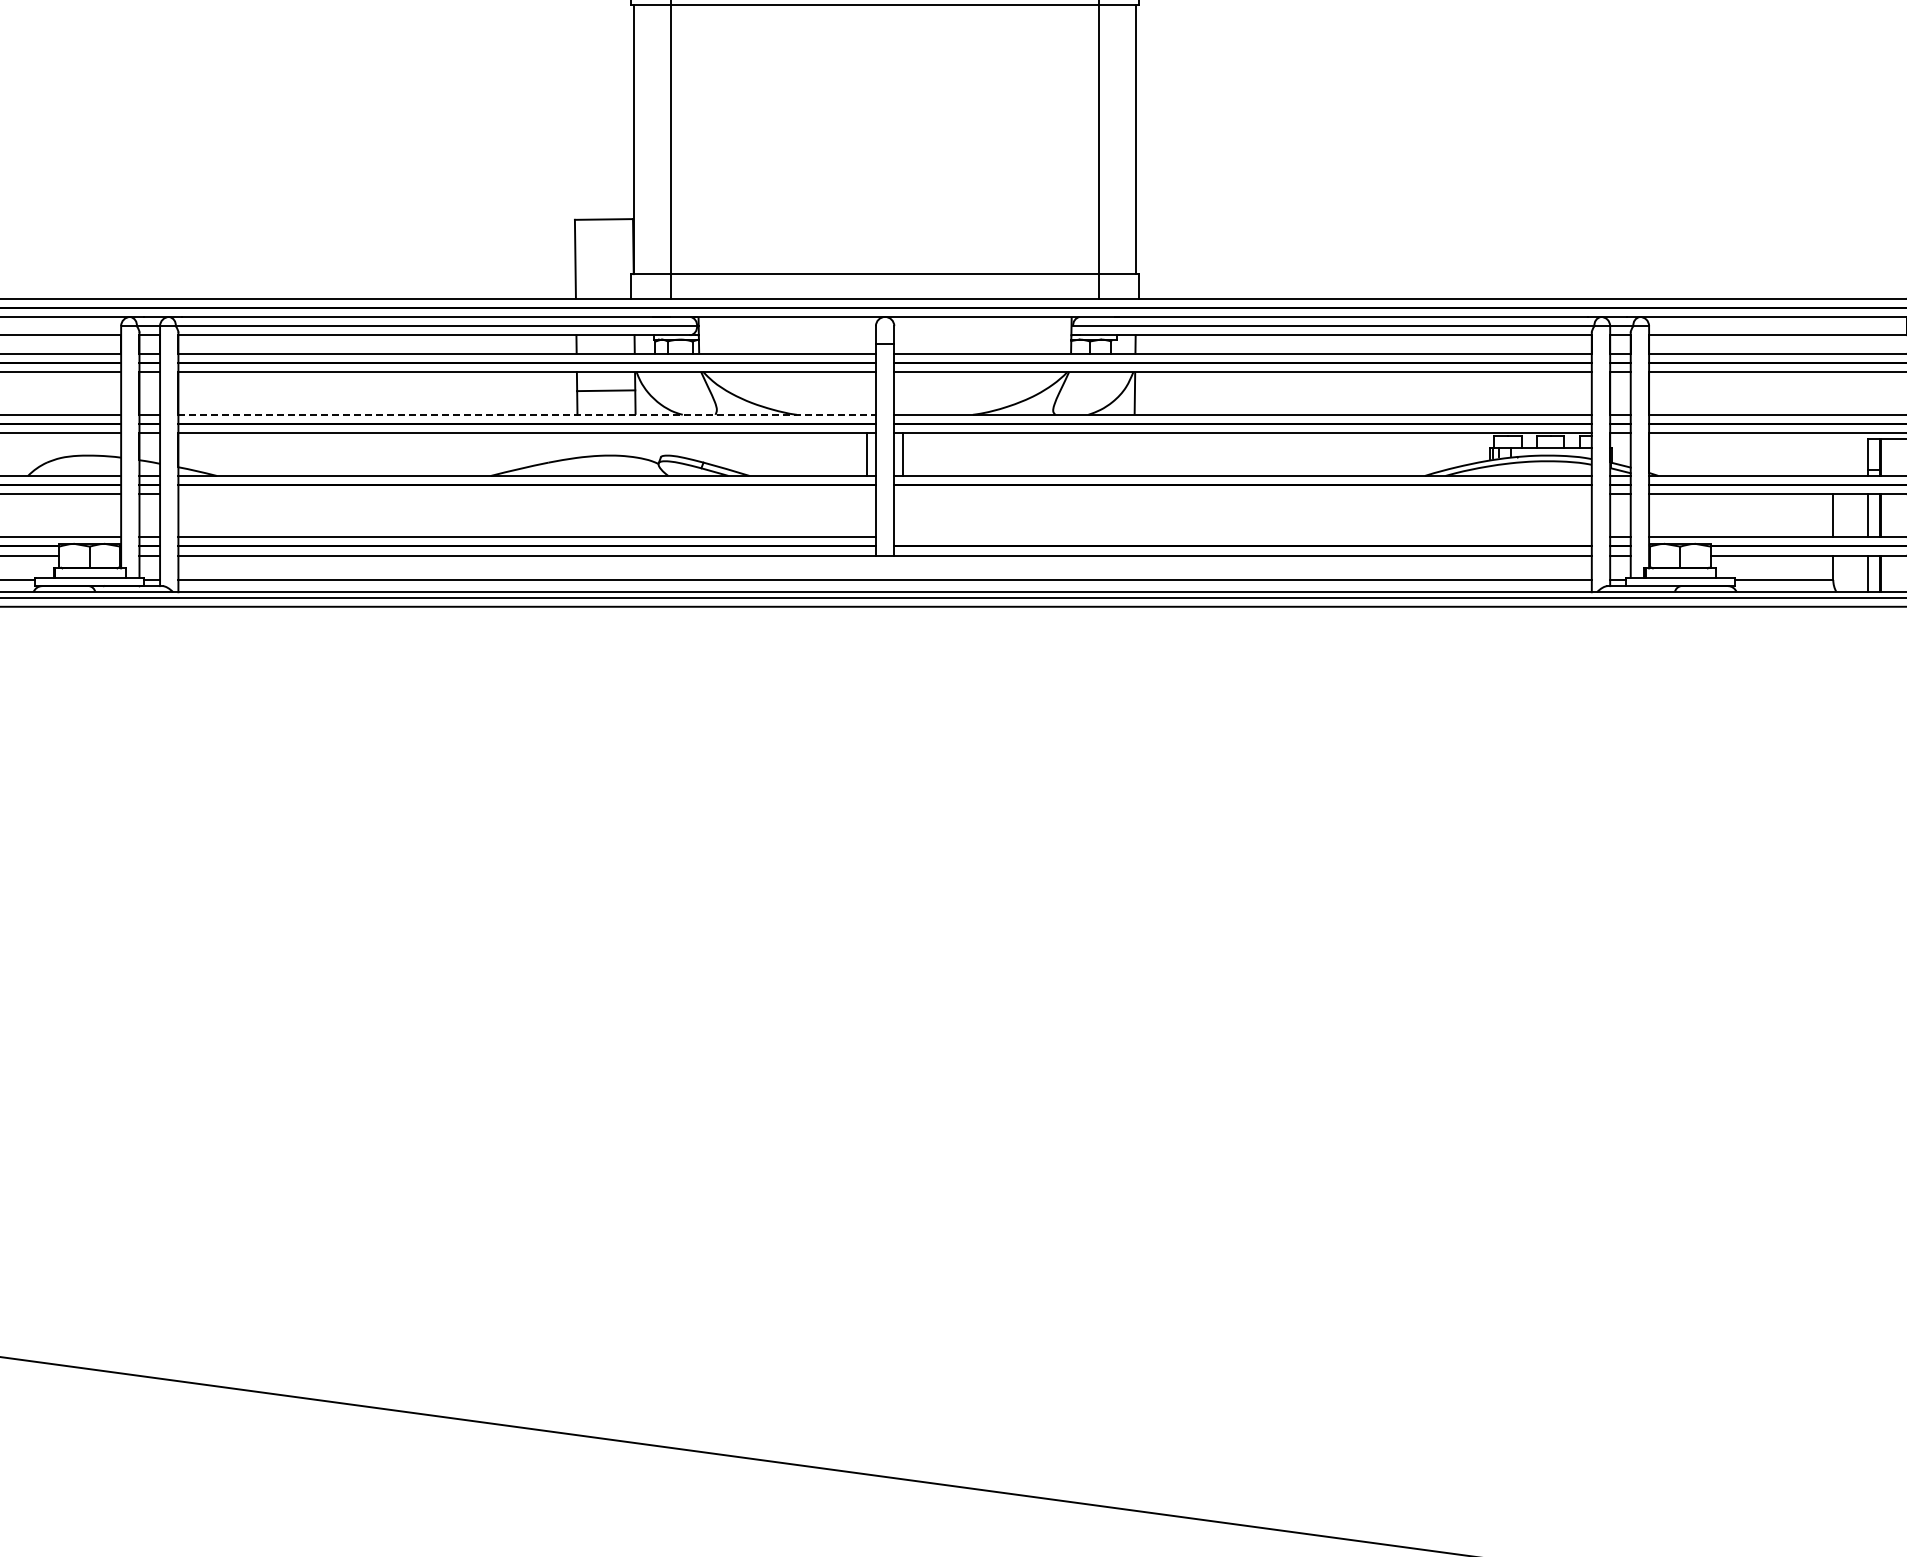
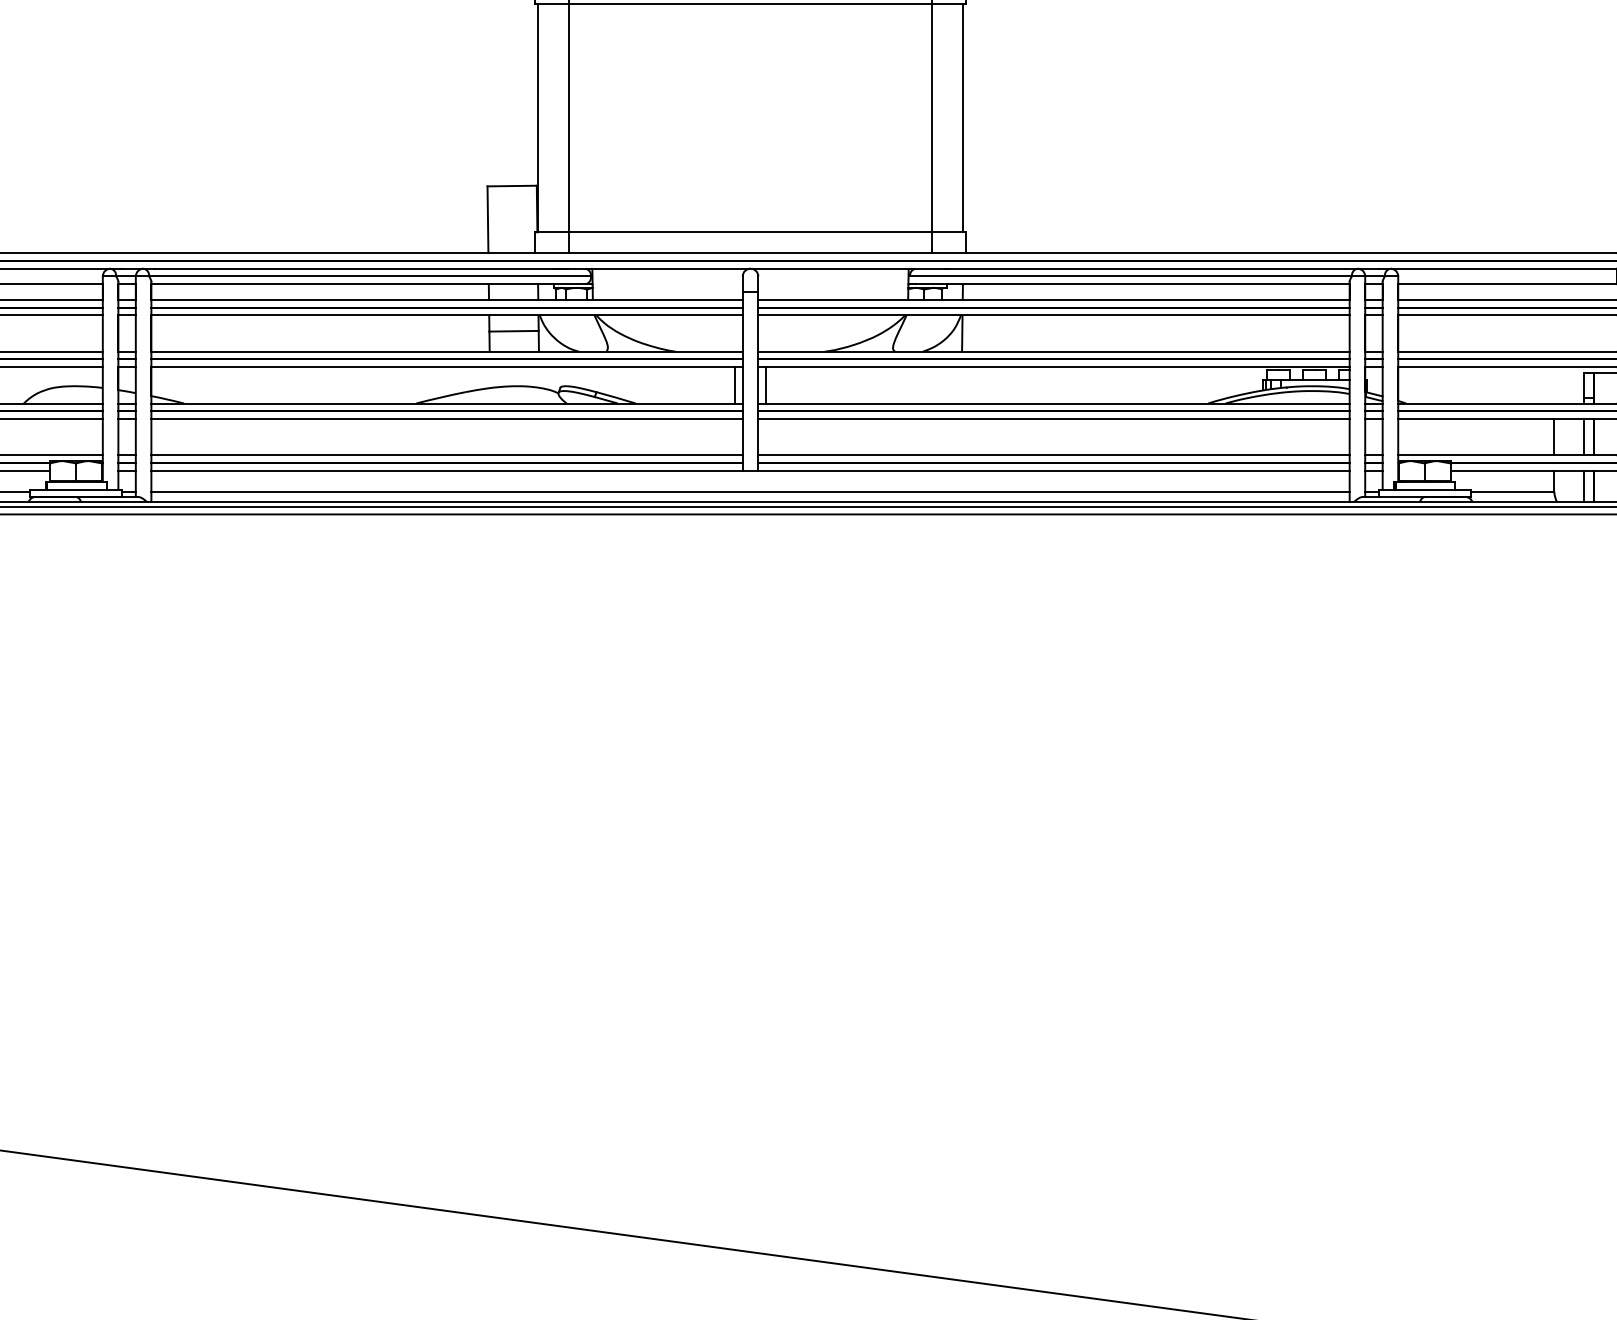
line: (527, 414) -> (447, 351), dashed -> solid
line: (526, 494) -> (446, 419), added
line: (1242, 494) -> (1053, 419), added
line: (1242, 537) -> (1053, 455), added

